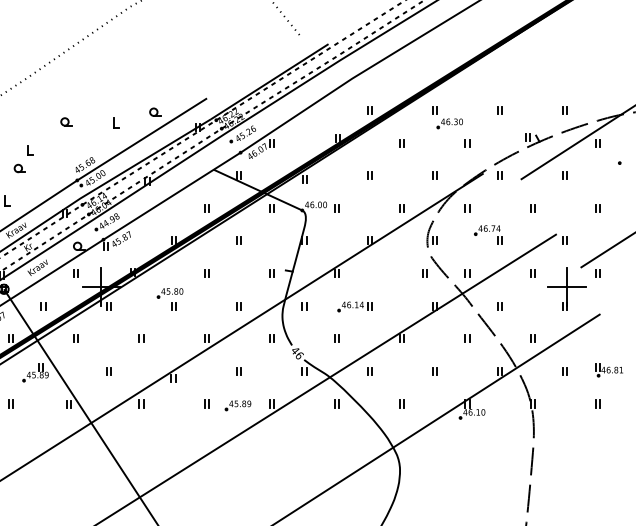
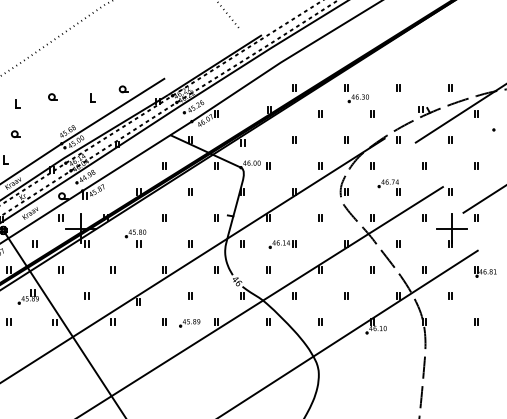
part: (29, 150) -> (17, 103), moved
part: (424, 273) -> (320, 217), moved
part: (609, 369) -> (485, 271), moved

